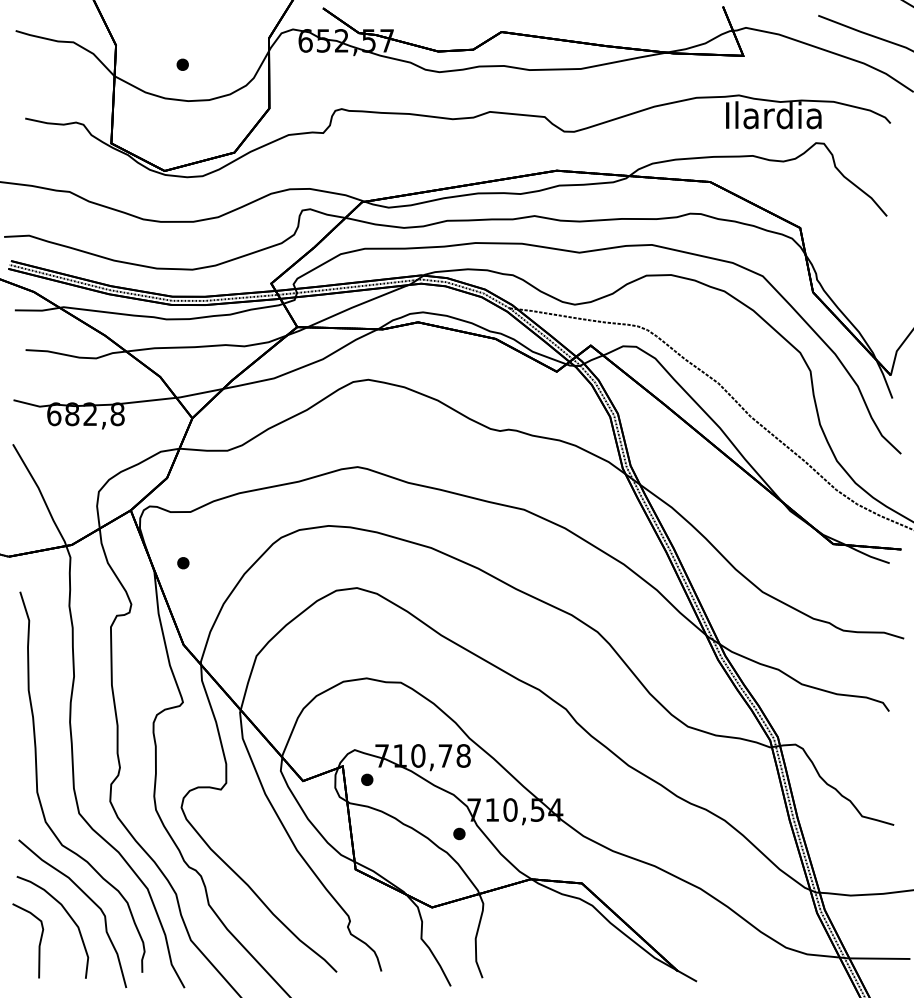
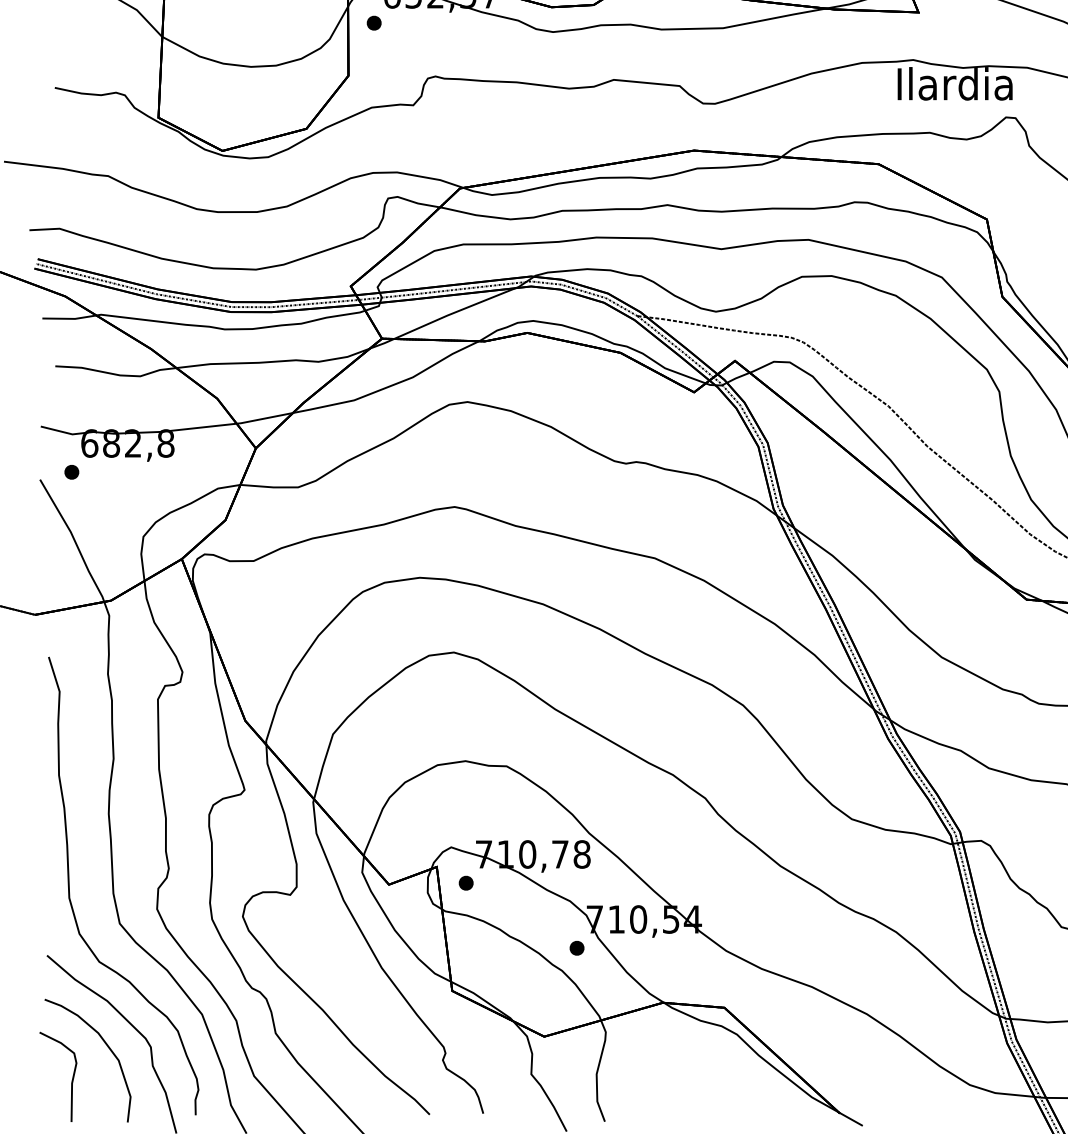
part: (182, 64) -> (373, 22), moved
part: (183, 563) -> (72, 472), moved

